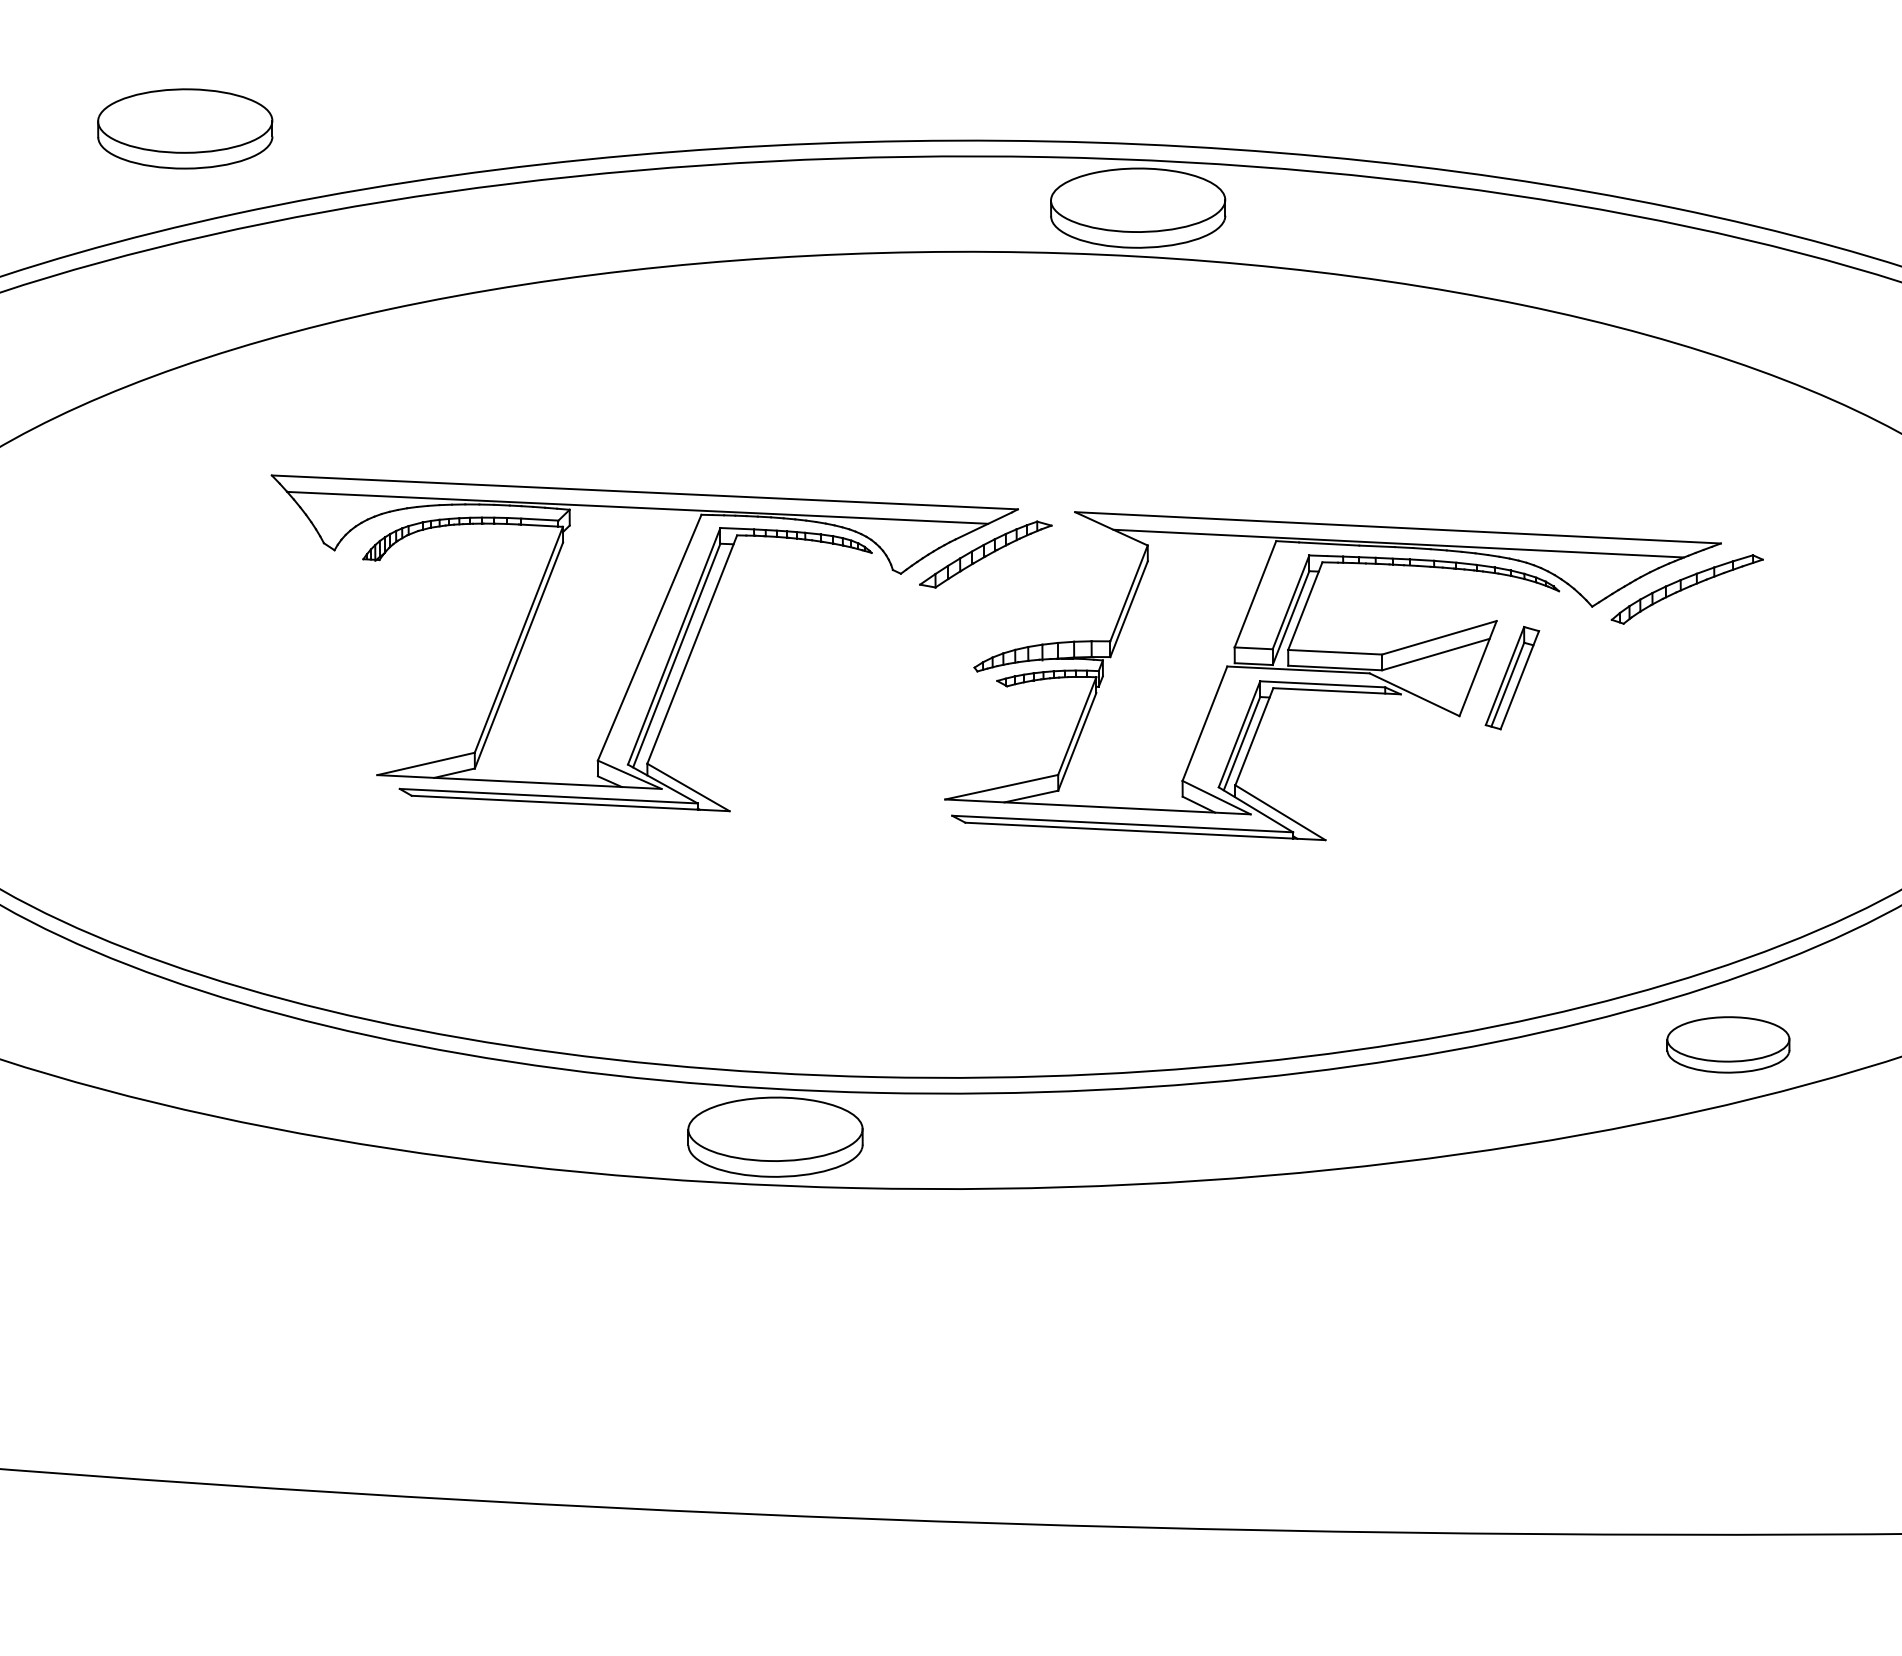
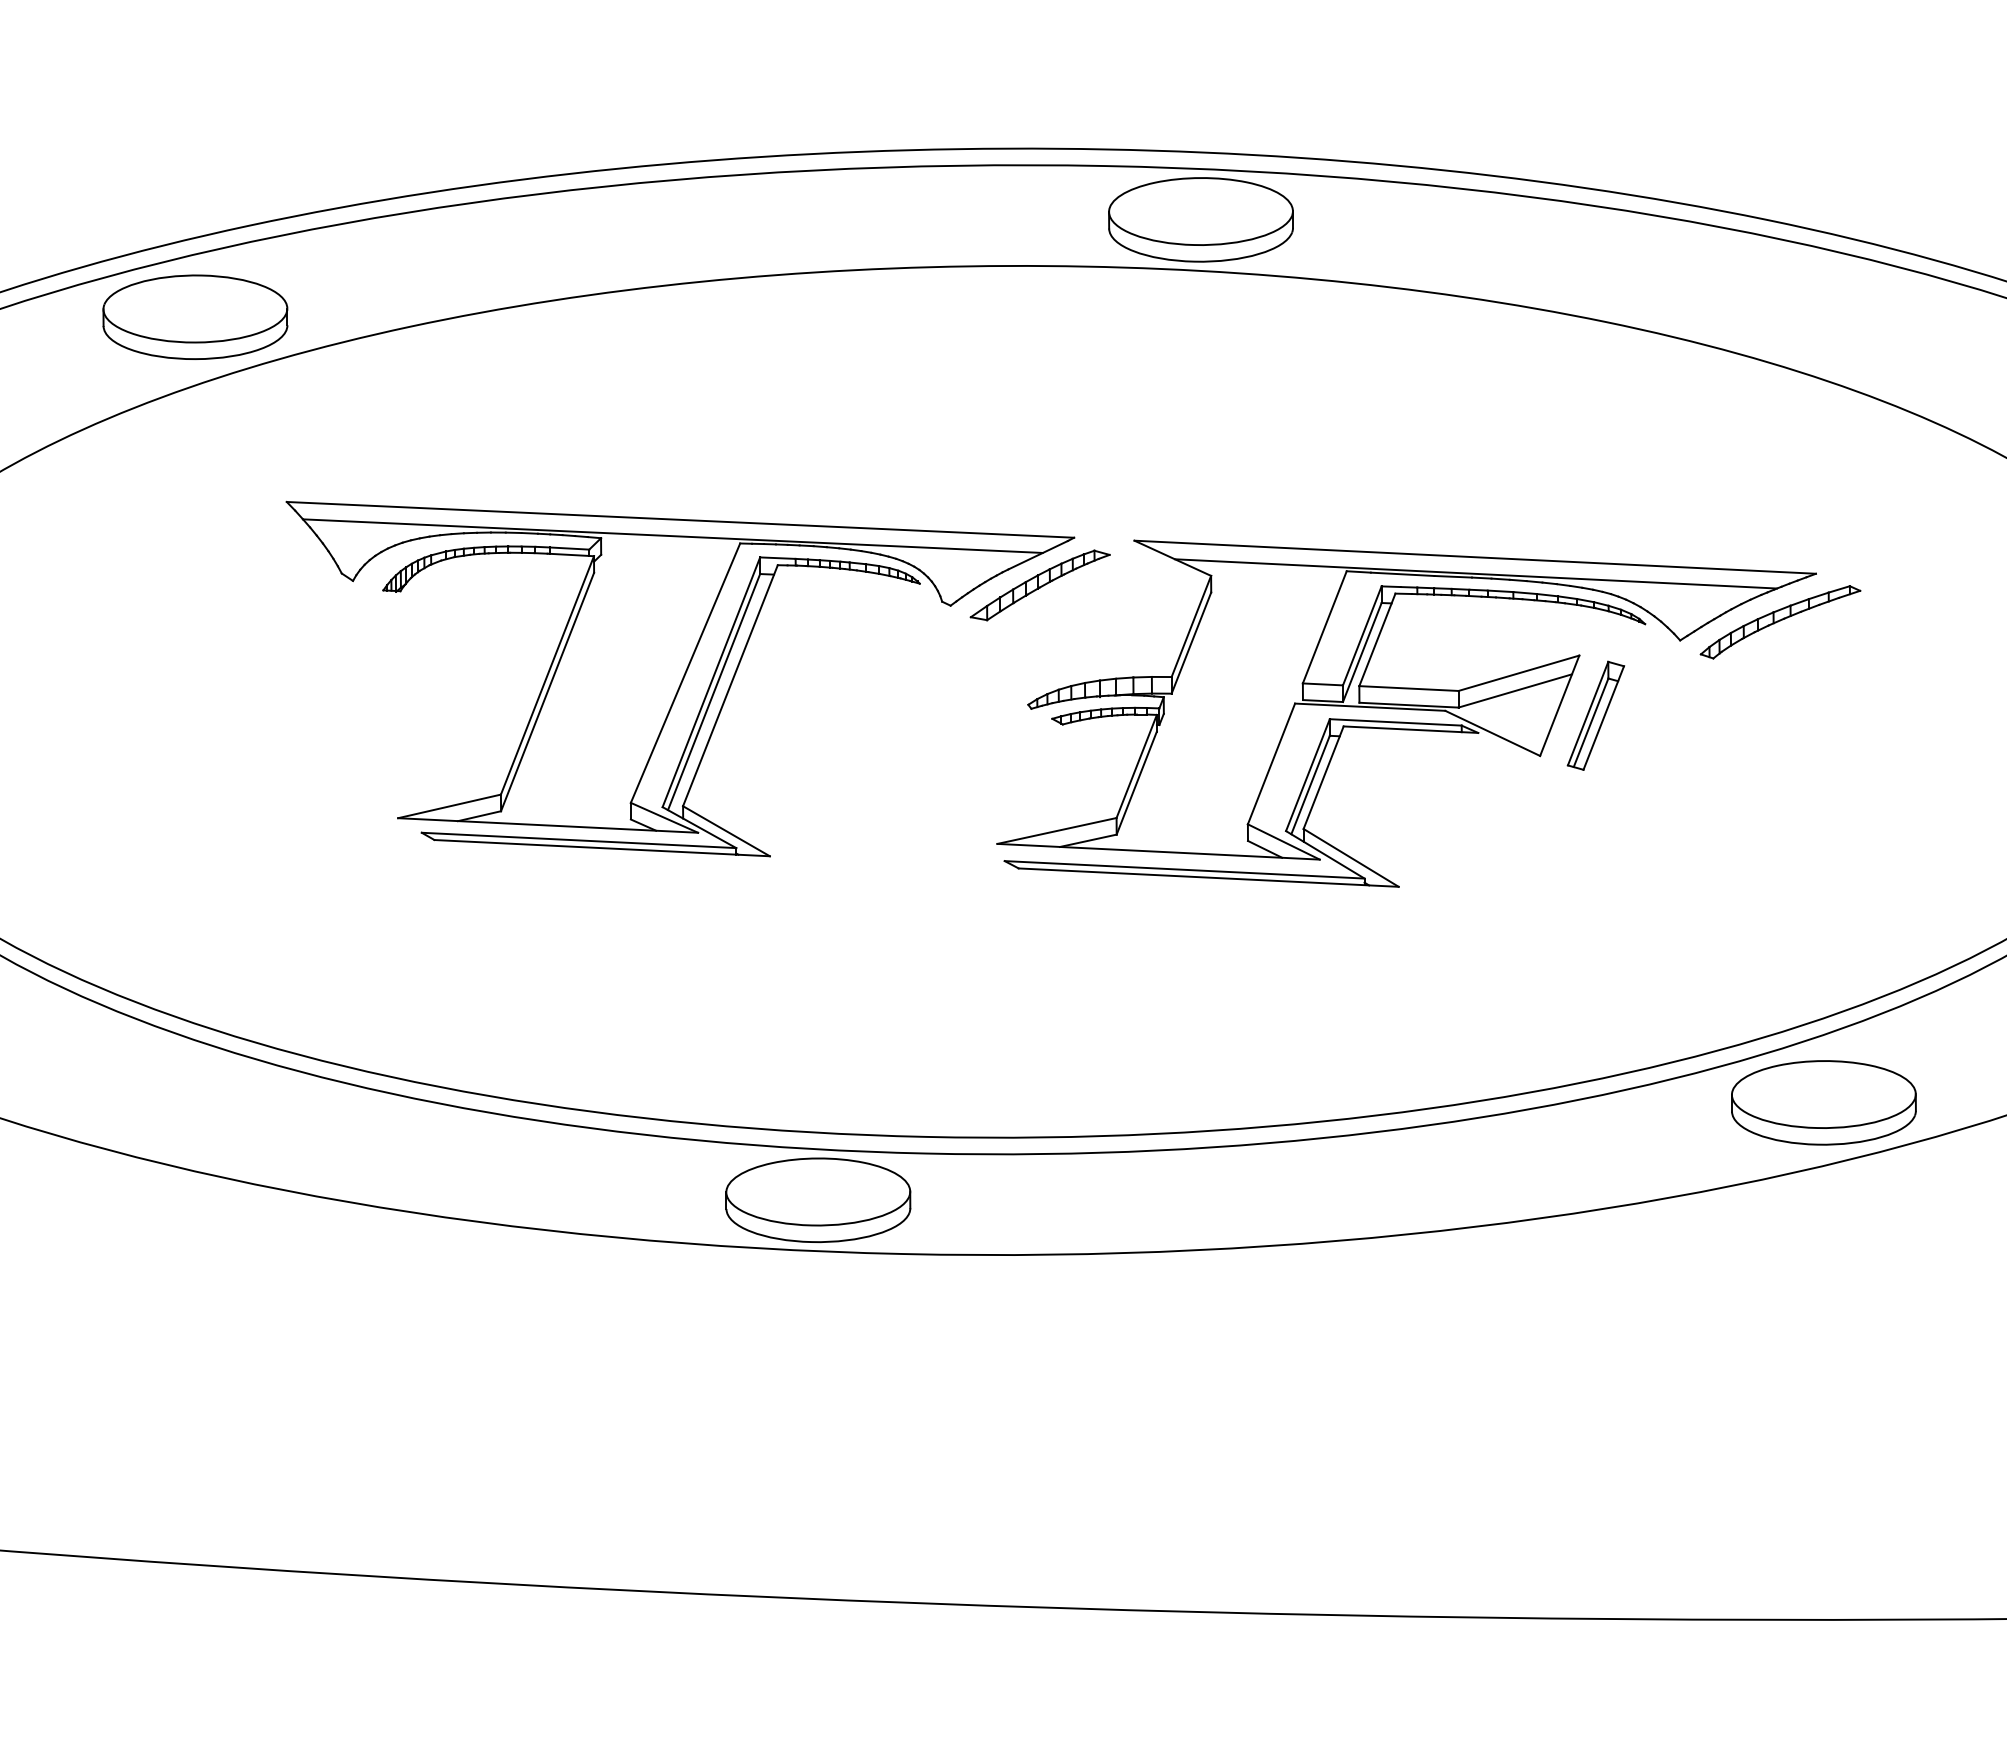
part: (185, 128) -> (195, 316), moved
part: (1728, 1044) -> (1823, 1102), size x1.43

